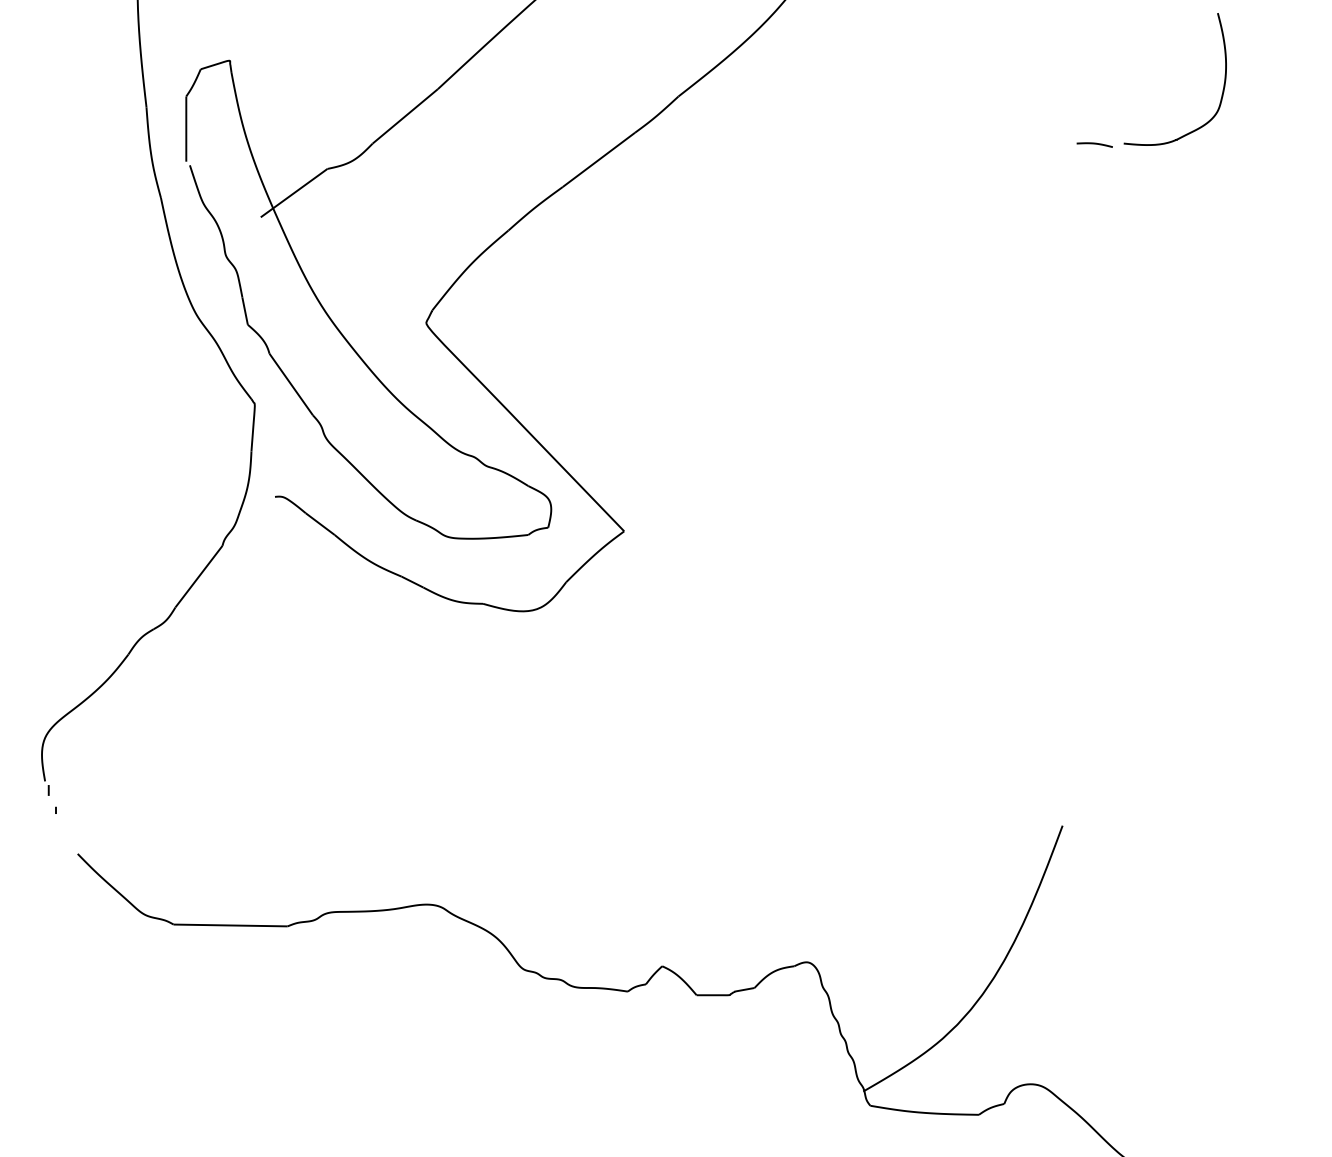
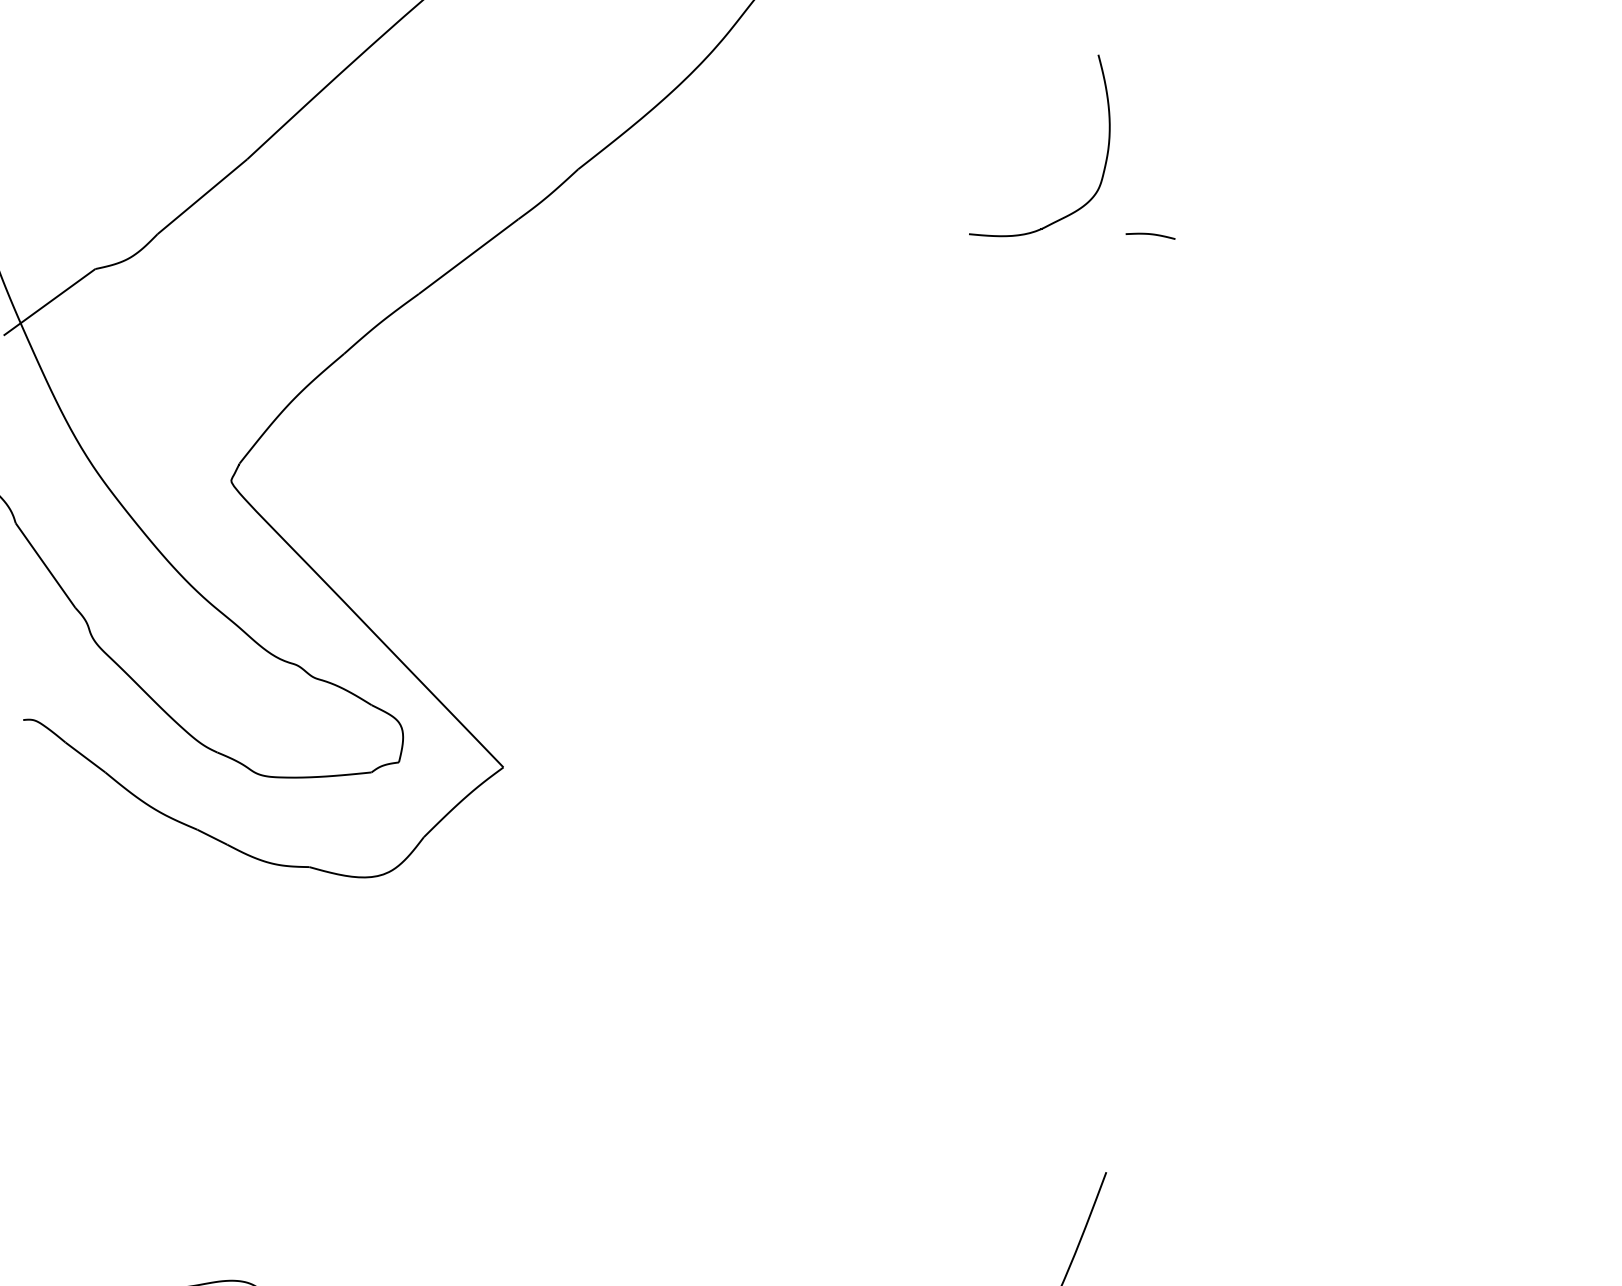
curve: (1222, 89) -> (1104, 159), moved

